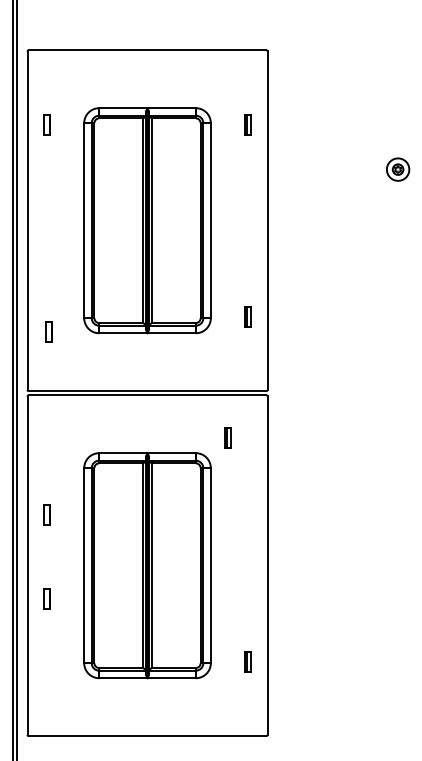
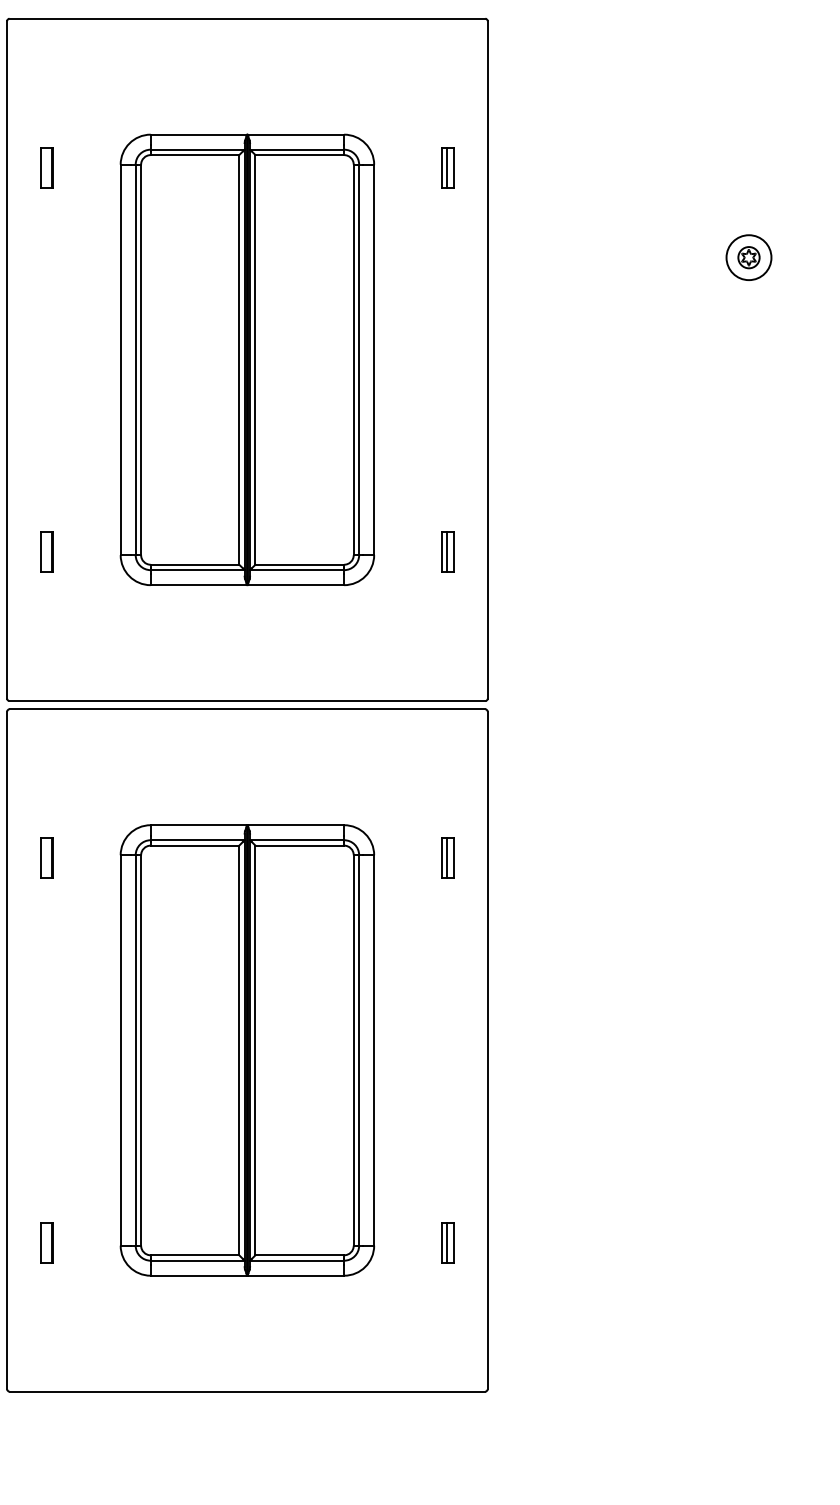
part: (48, 331) -> (45, 551), moved
part: (227, 437) -> (447, 857), moved
part: (46, 514) -> (45, 857), moved
part: (46, 598) -> (45, 1242), moved

